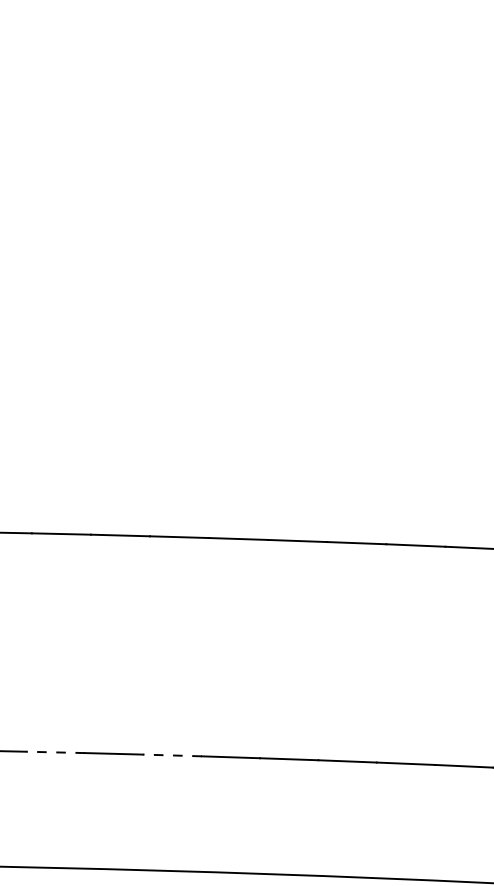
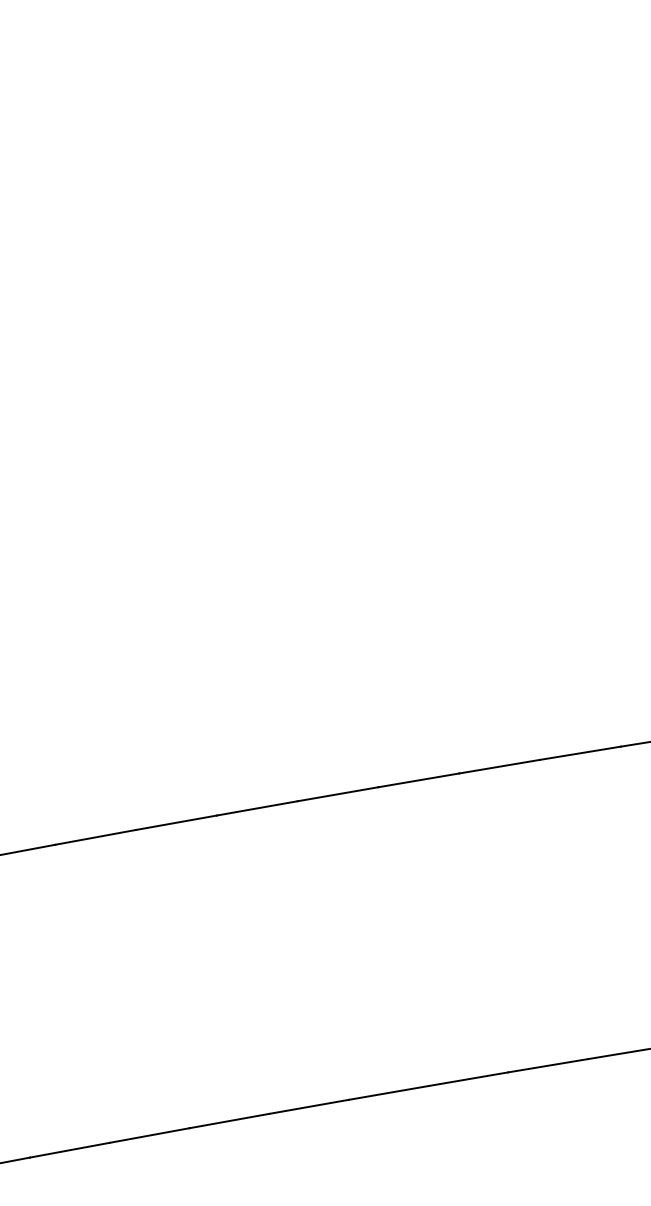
line: (55, 752) -> (149, 1135), dashed -> solid
line: (172, 755) -> (308, 1106), dashed -> solid

